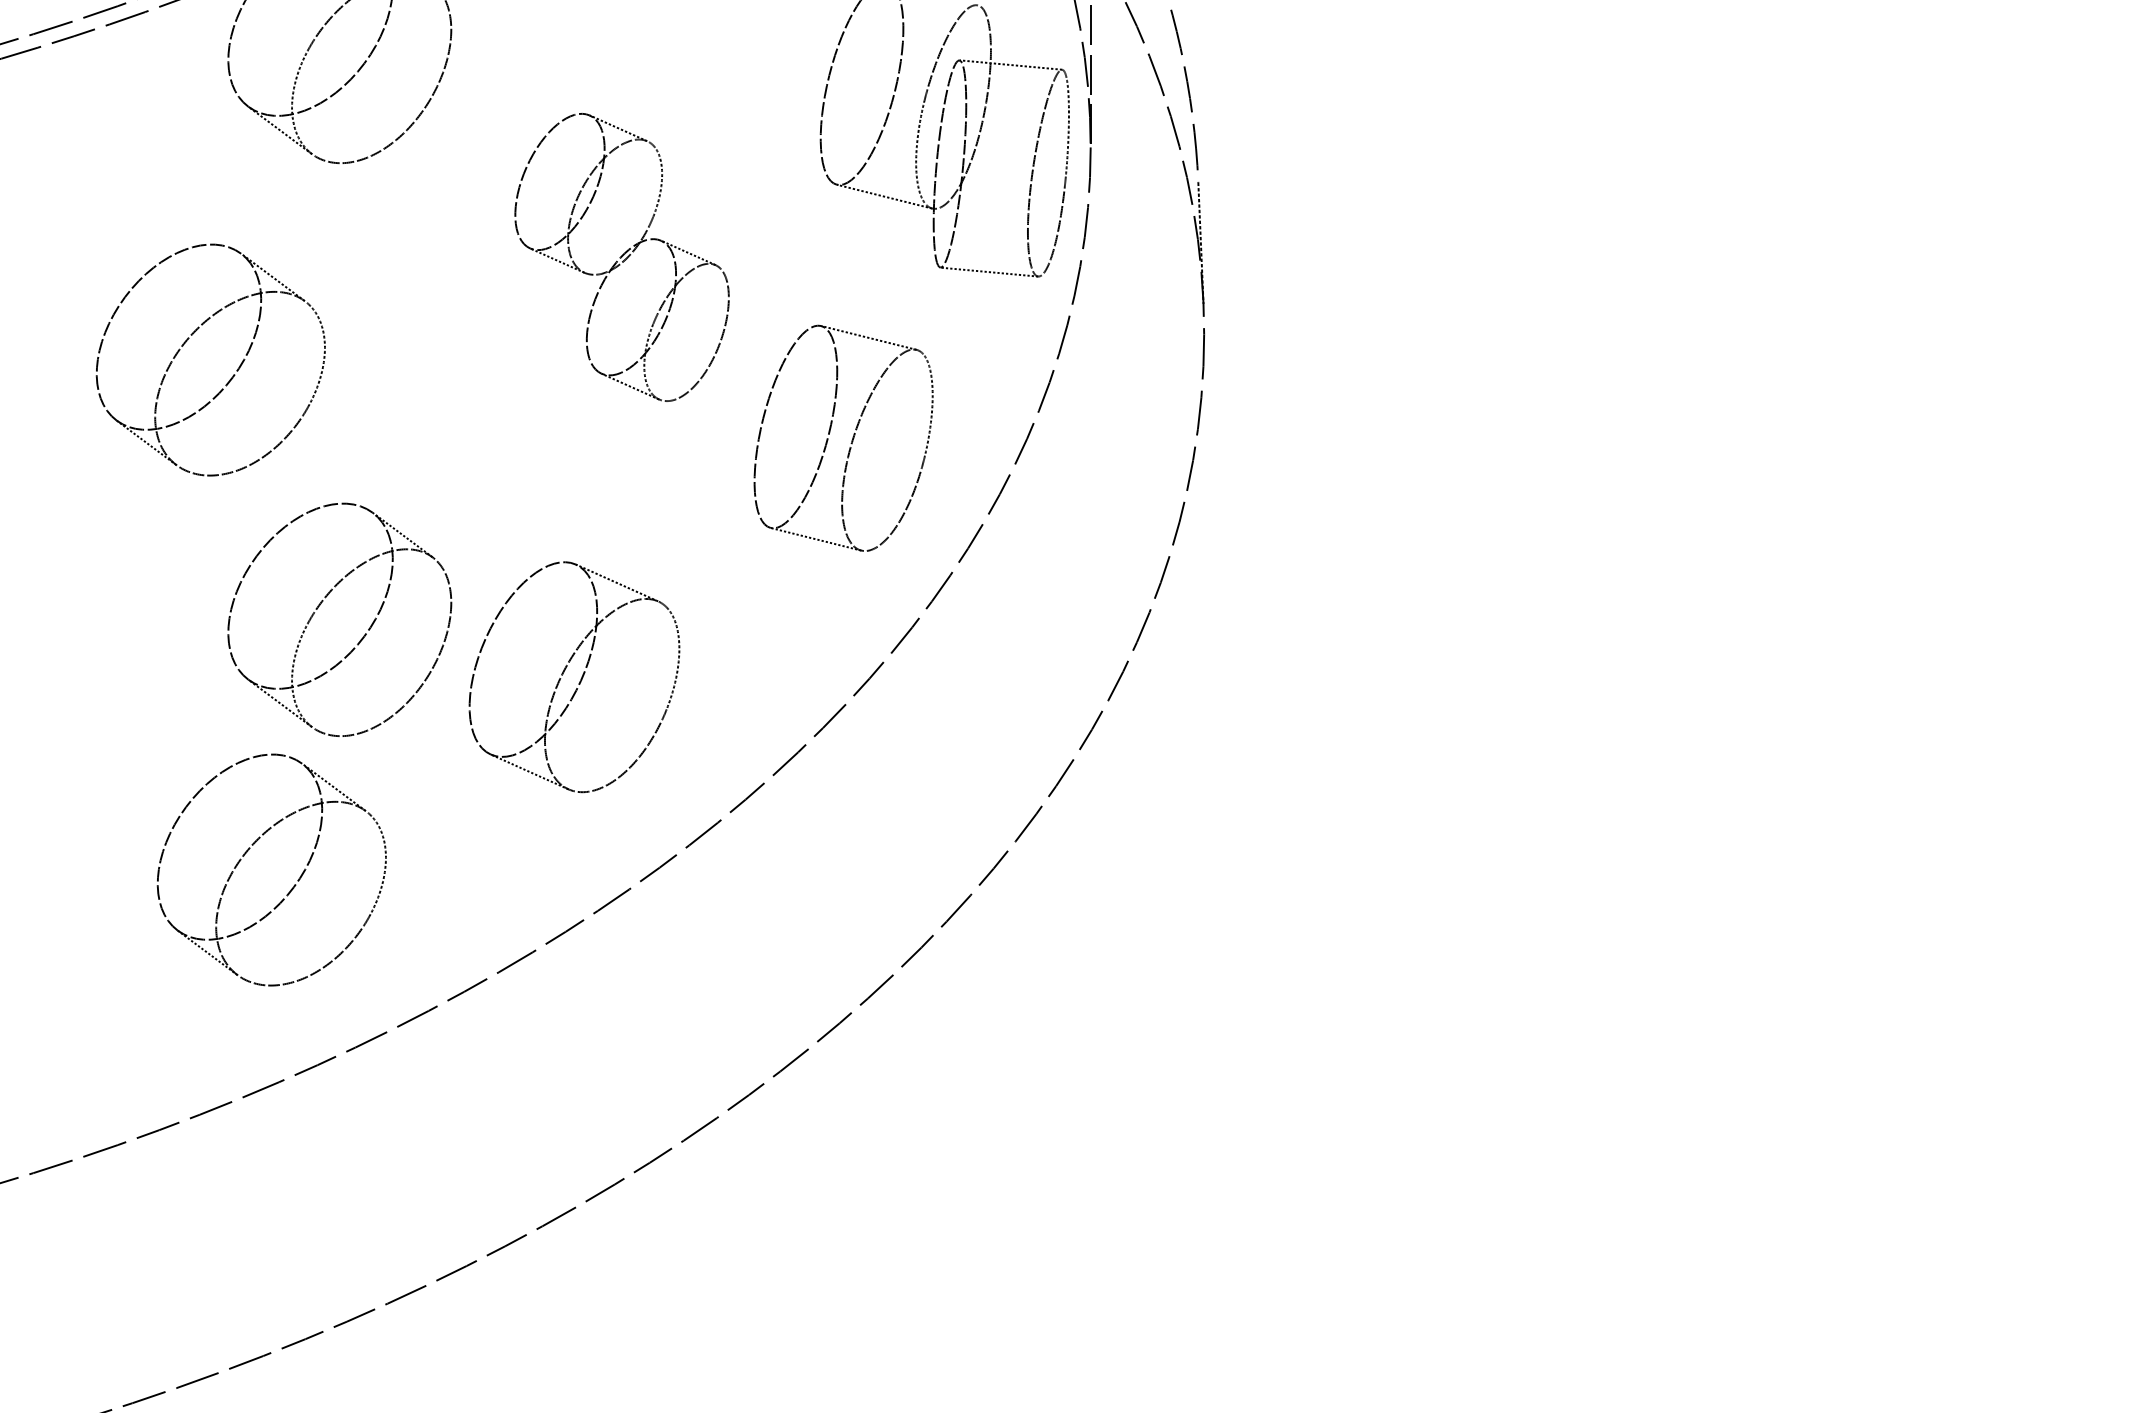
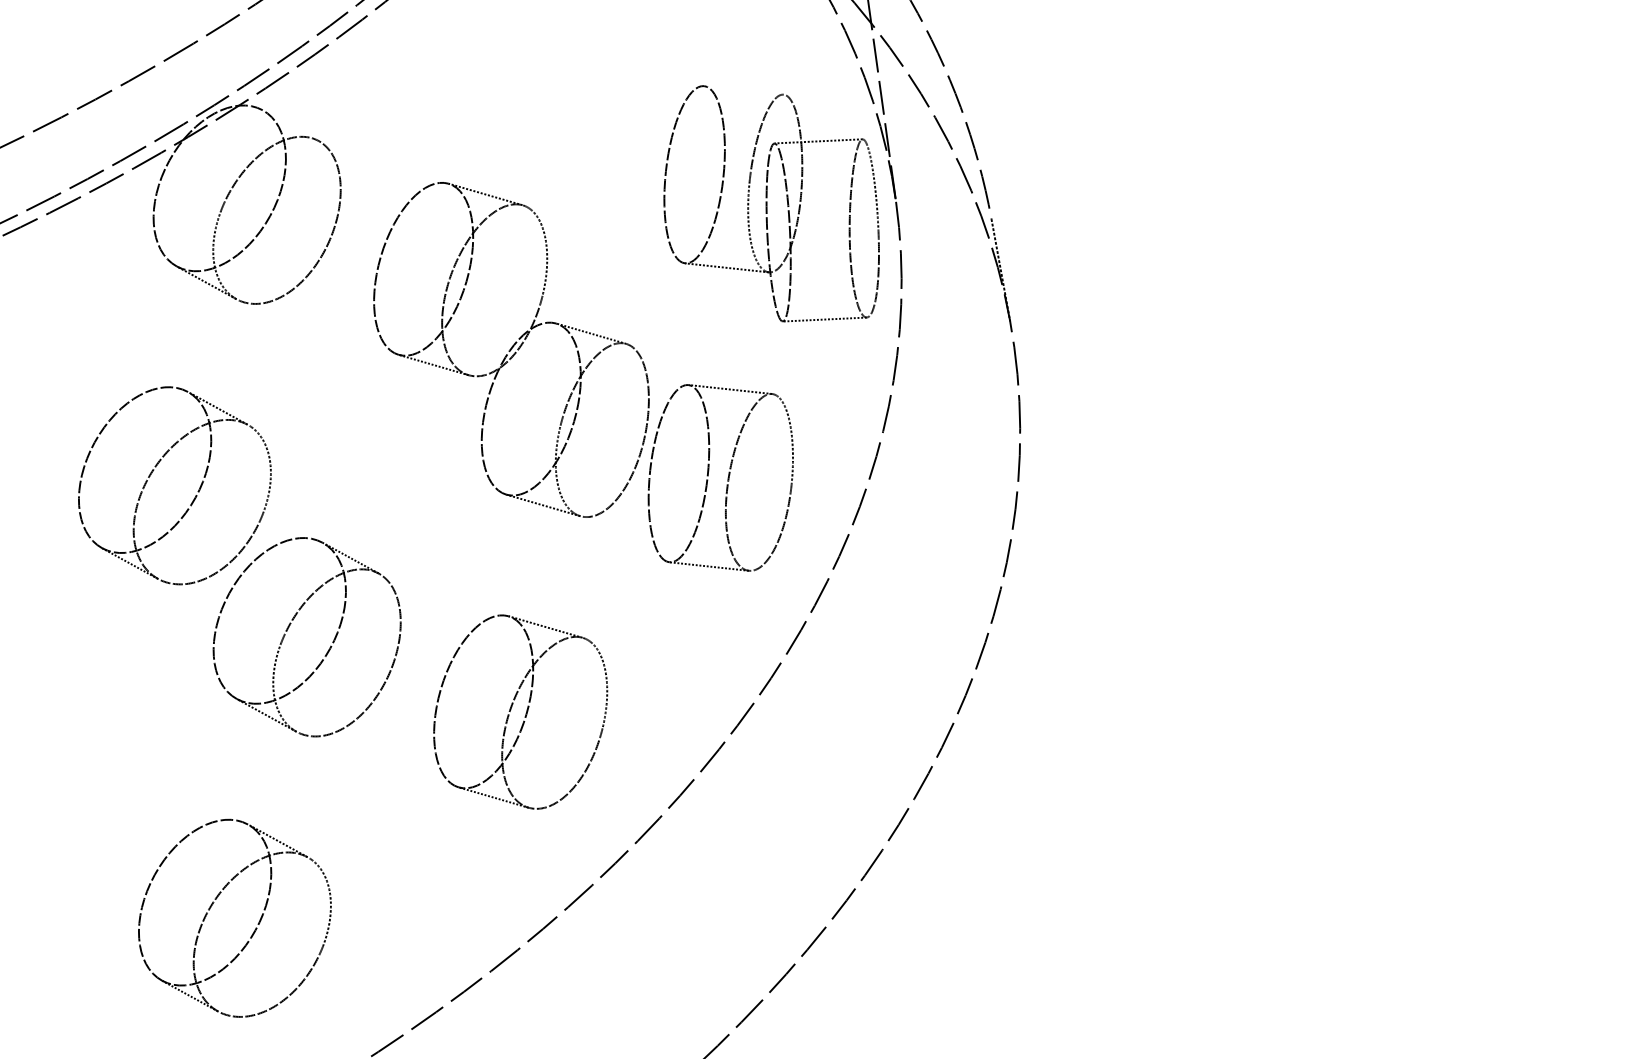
part: (621, 257) -> (511, 350), size x1.43
part: (320, 605) -> (289, 627), moved
part: (293, 885) -> (255, 928), moved

